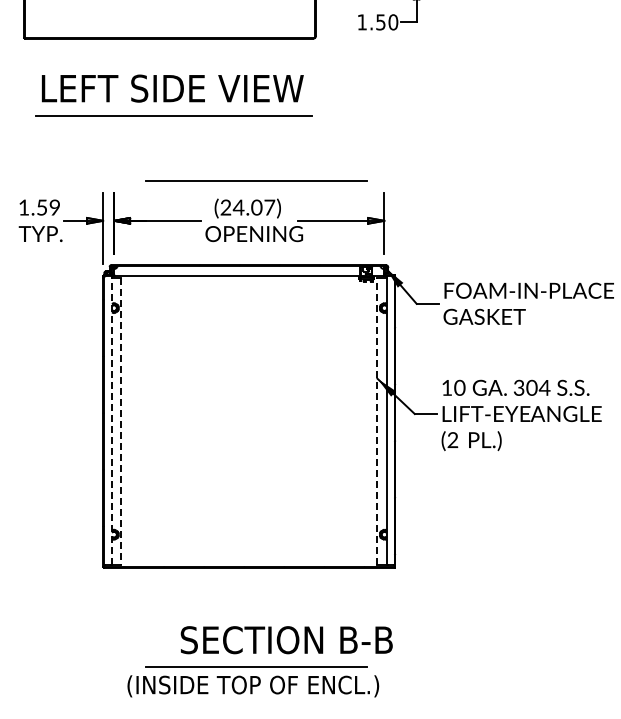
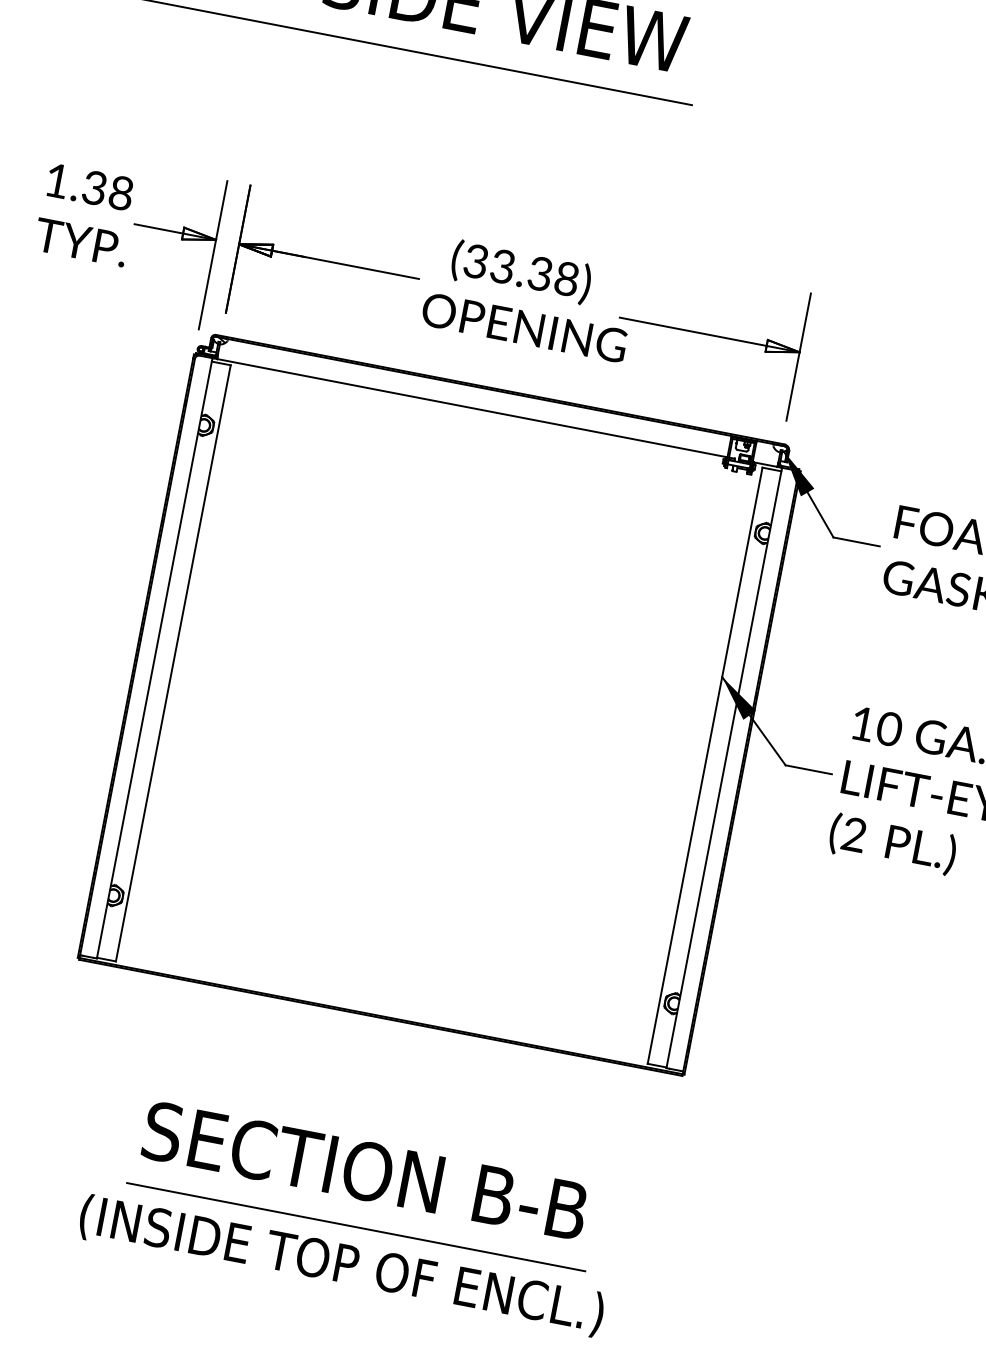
line: (256, 180) -> (550, 217), removed
text: (48, 207) -> (108, 190), 1.59 -> 1.38
text: (247, 207) -> (520, 269), (24.07) -> (33.38)
line: (112, 420) -> (155, 657), dashed -> solid
line: (121, 421) -> (174, 663), dashed -> solid
line: (377, 421) -> (705, 765), dashed -> solid
text: (286, 640) -> (364, 1171), moved

